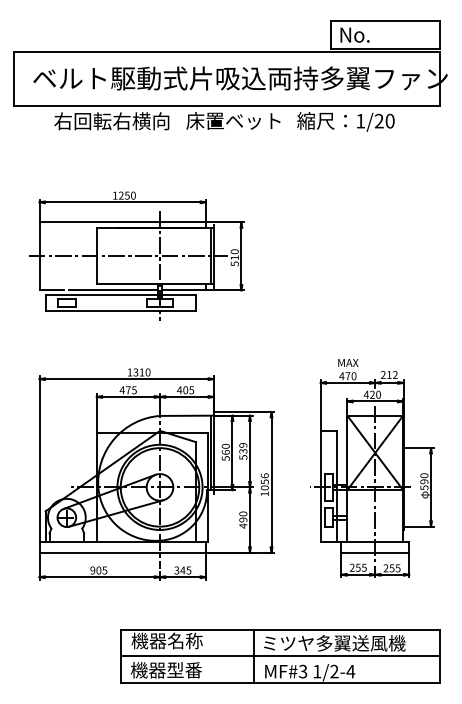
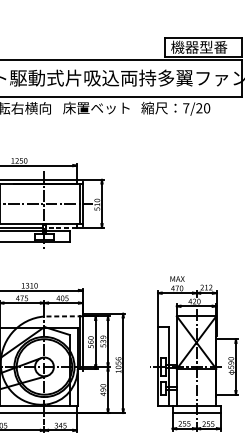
text: (378, 34) -> (198, 47), No. -> 機器型番
text: (360, 121) -> (186, 108), 1/20 -> 7/20
line: (184, 290) -> (61, 227), solid -> dashed
line: (186, 415) -> (63, 316), solid -> dashed

